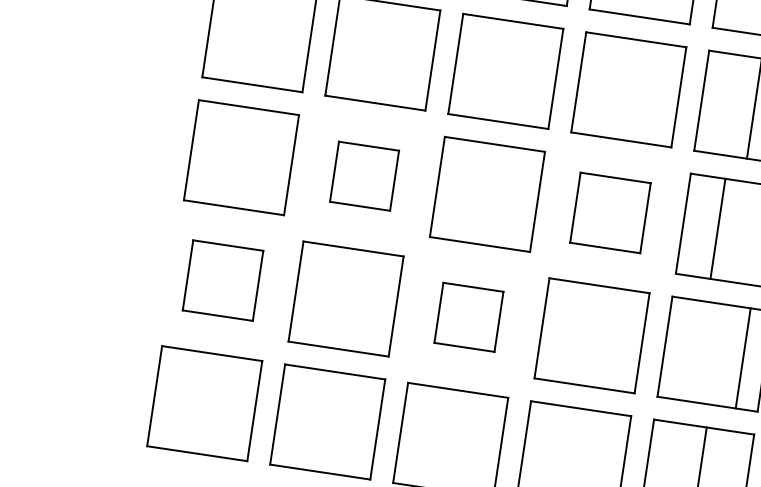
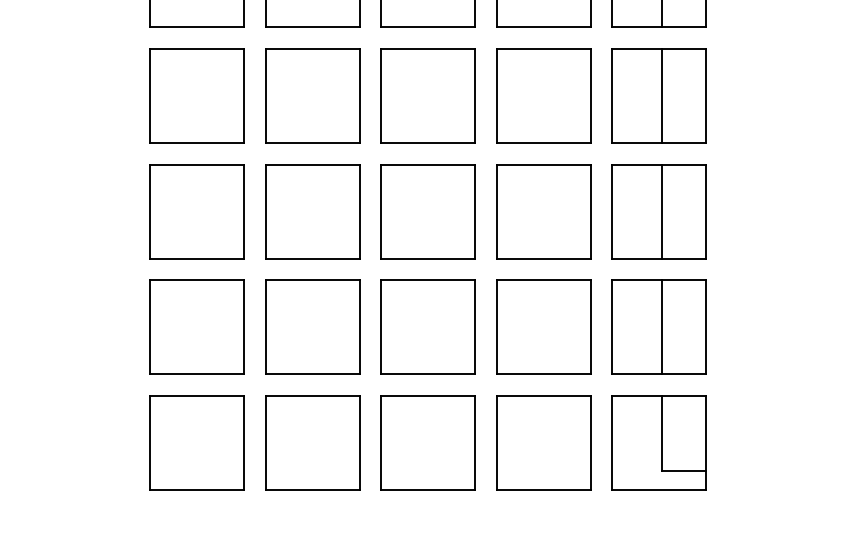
part: (364, 175) -> (312, 211), size x1.67
part: (610, 212) -> (543, 211), size x1.43
line: (717, 228) -> (661, 211), moved
part: (222, 279) -> (196, 326), size x1.43
part: (468, 316) -> (427, 326), size x1.67
line: (742, 358) -> (661, 327), moved

